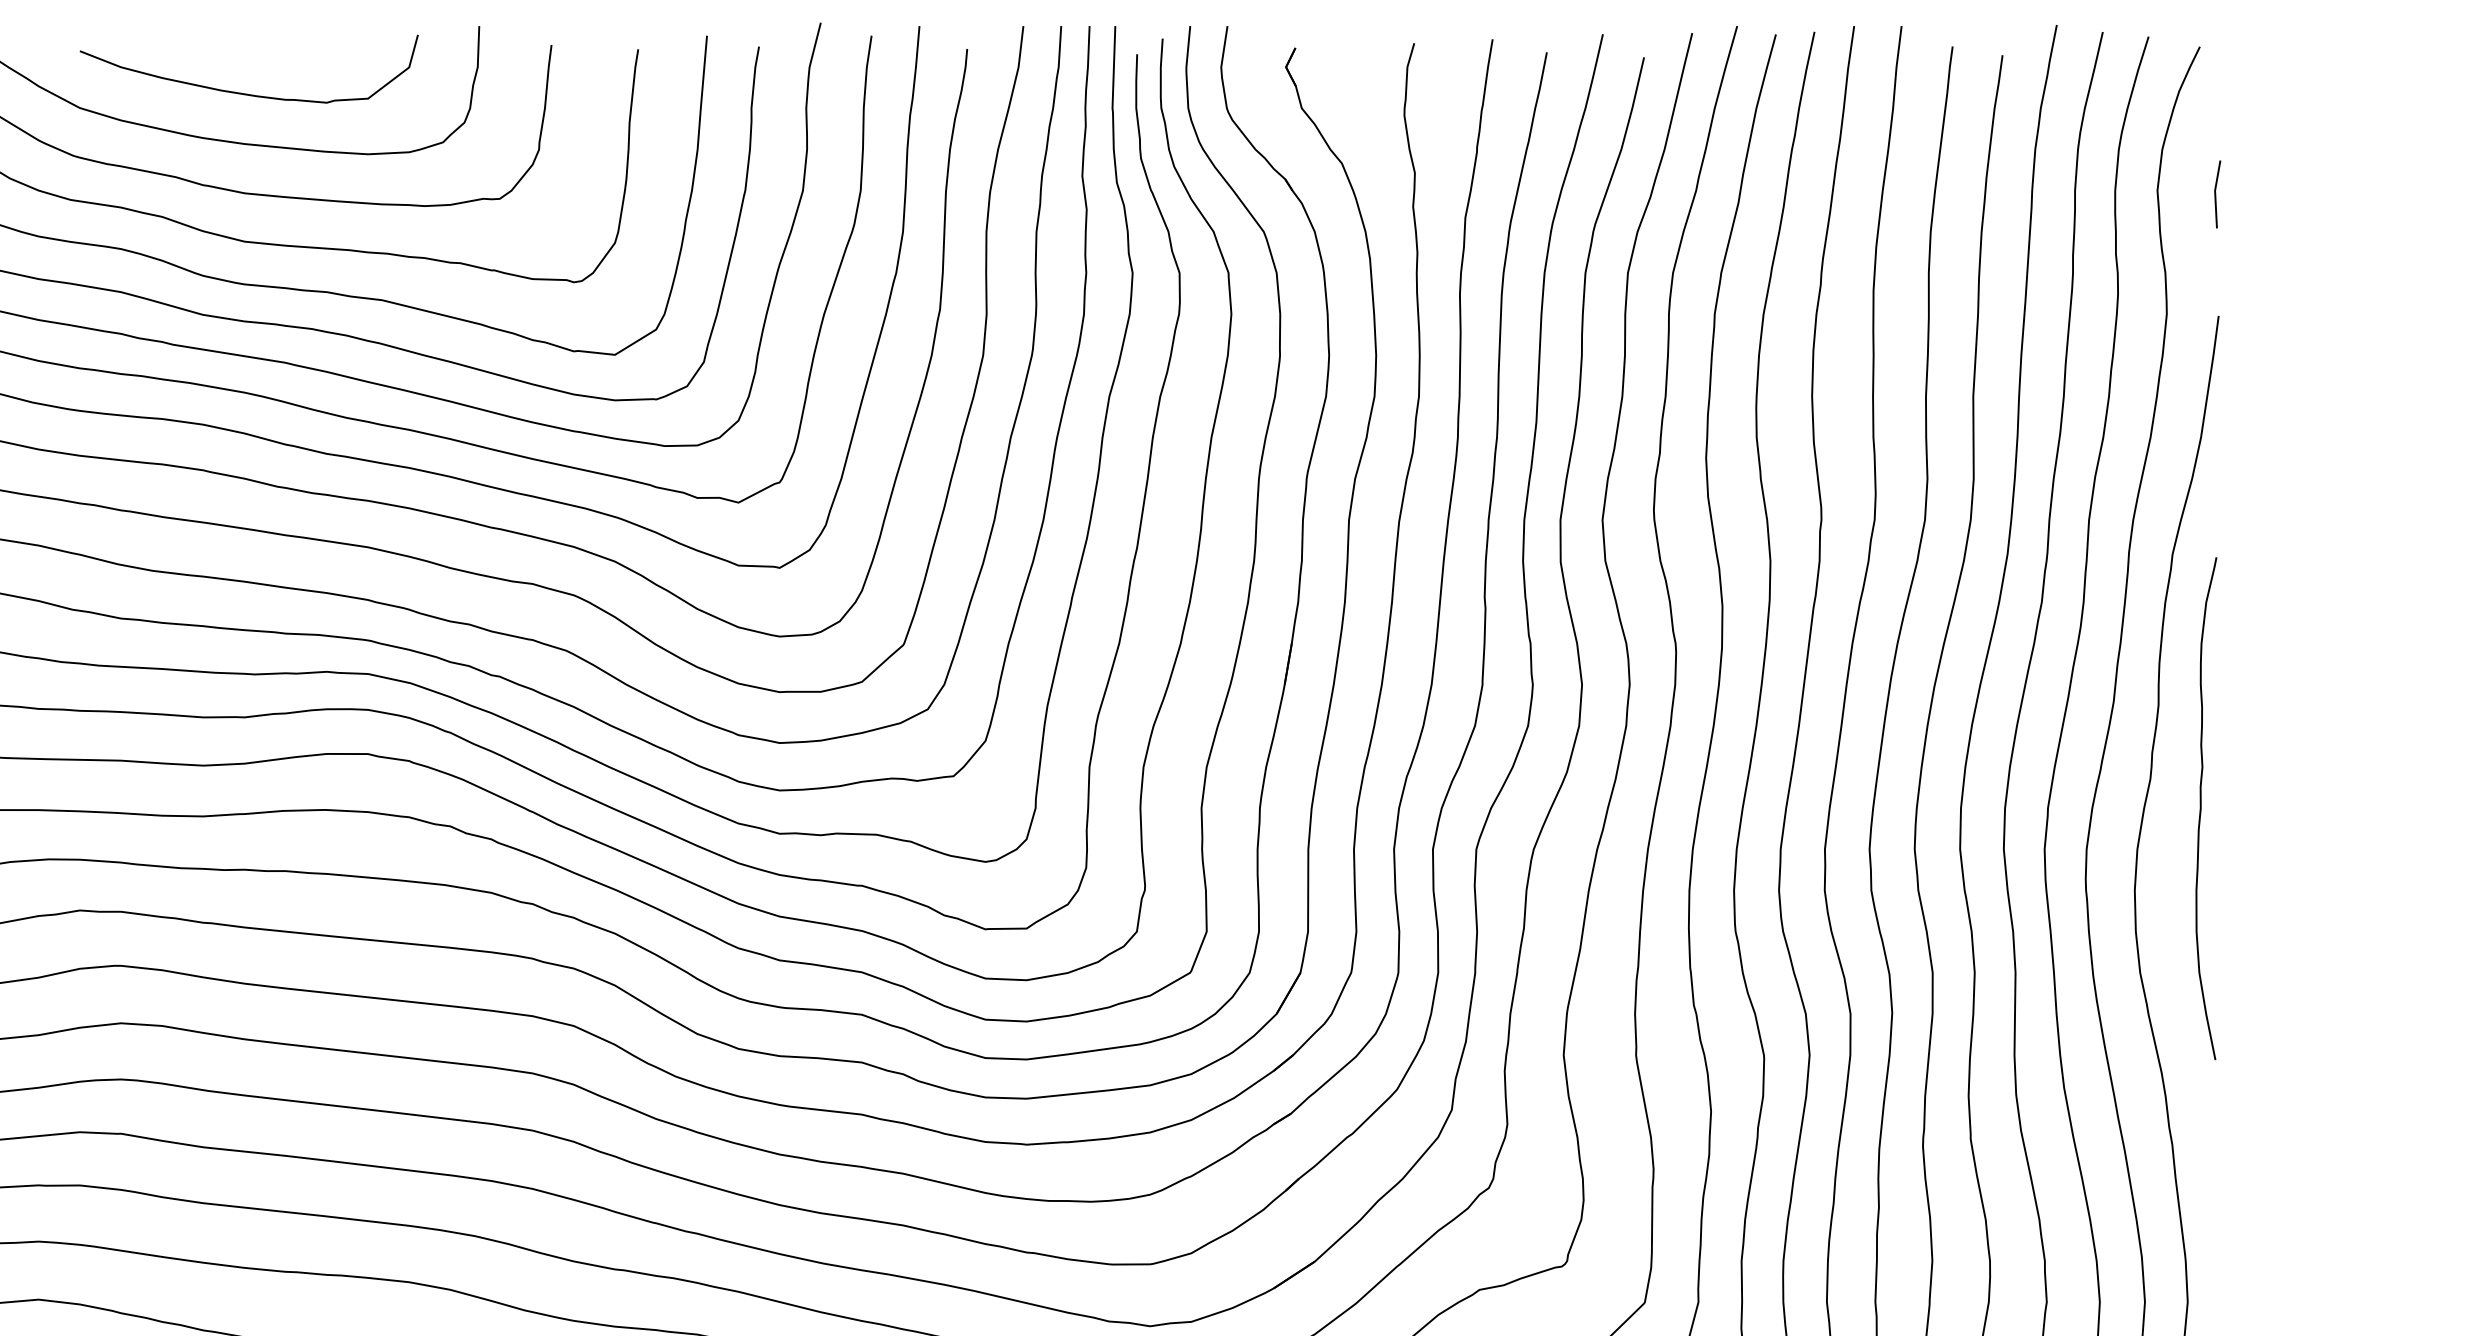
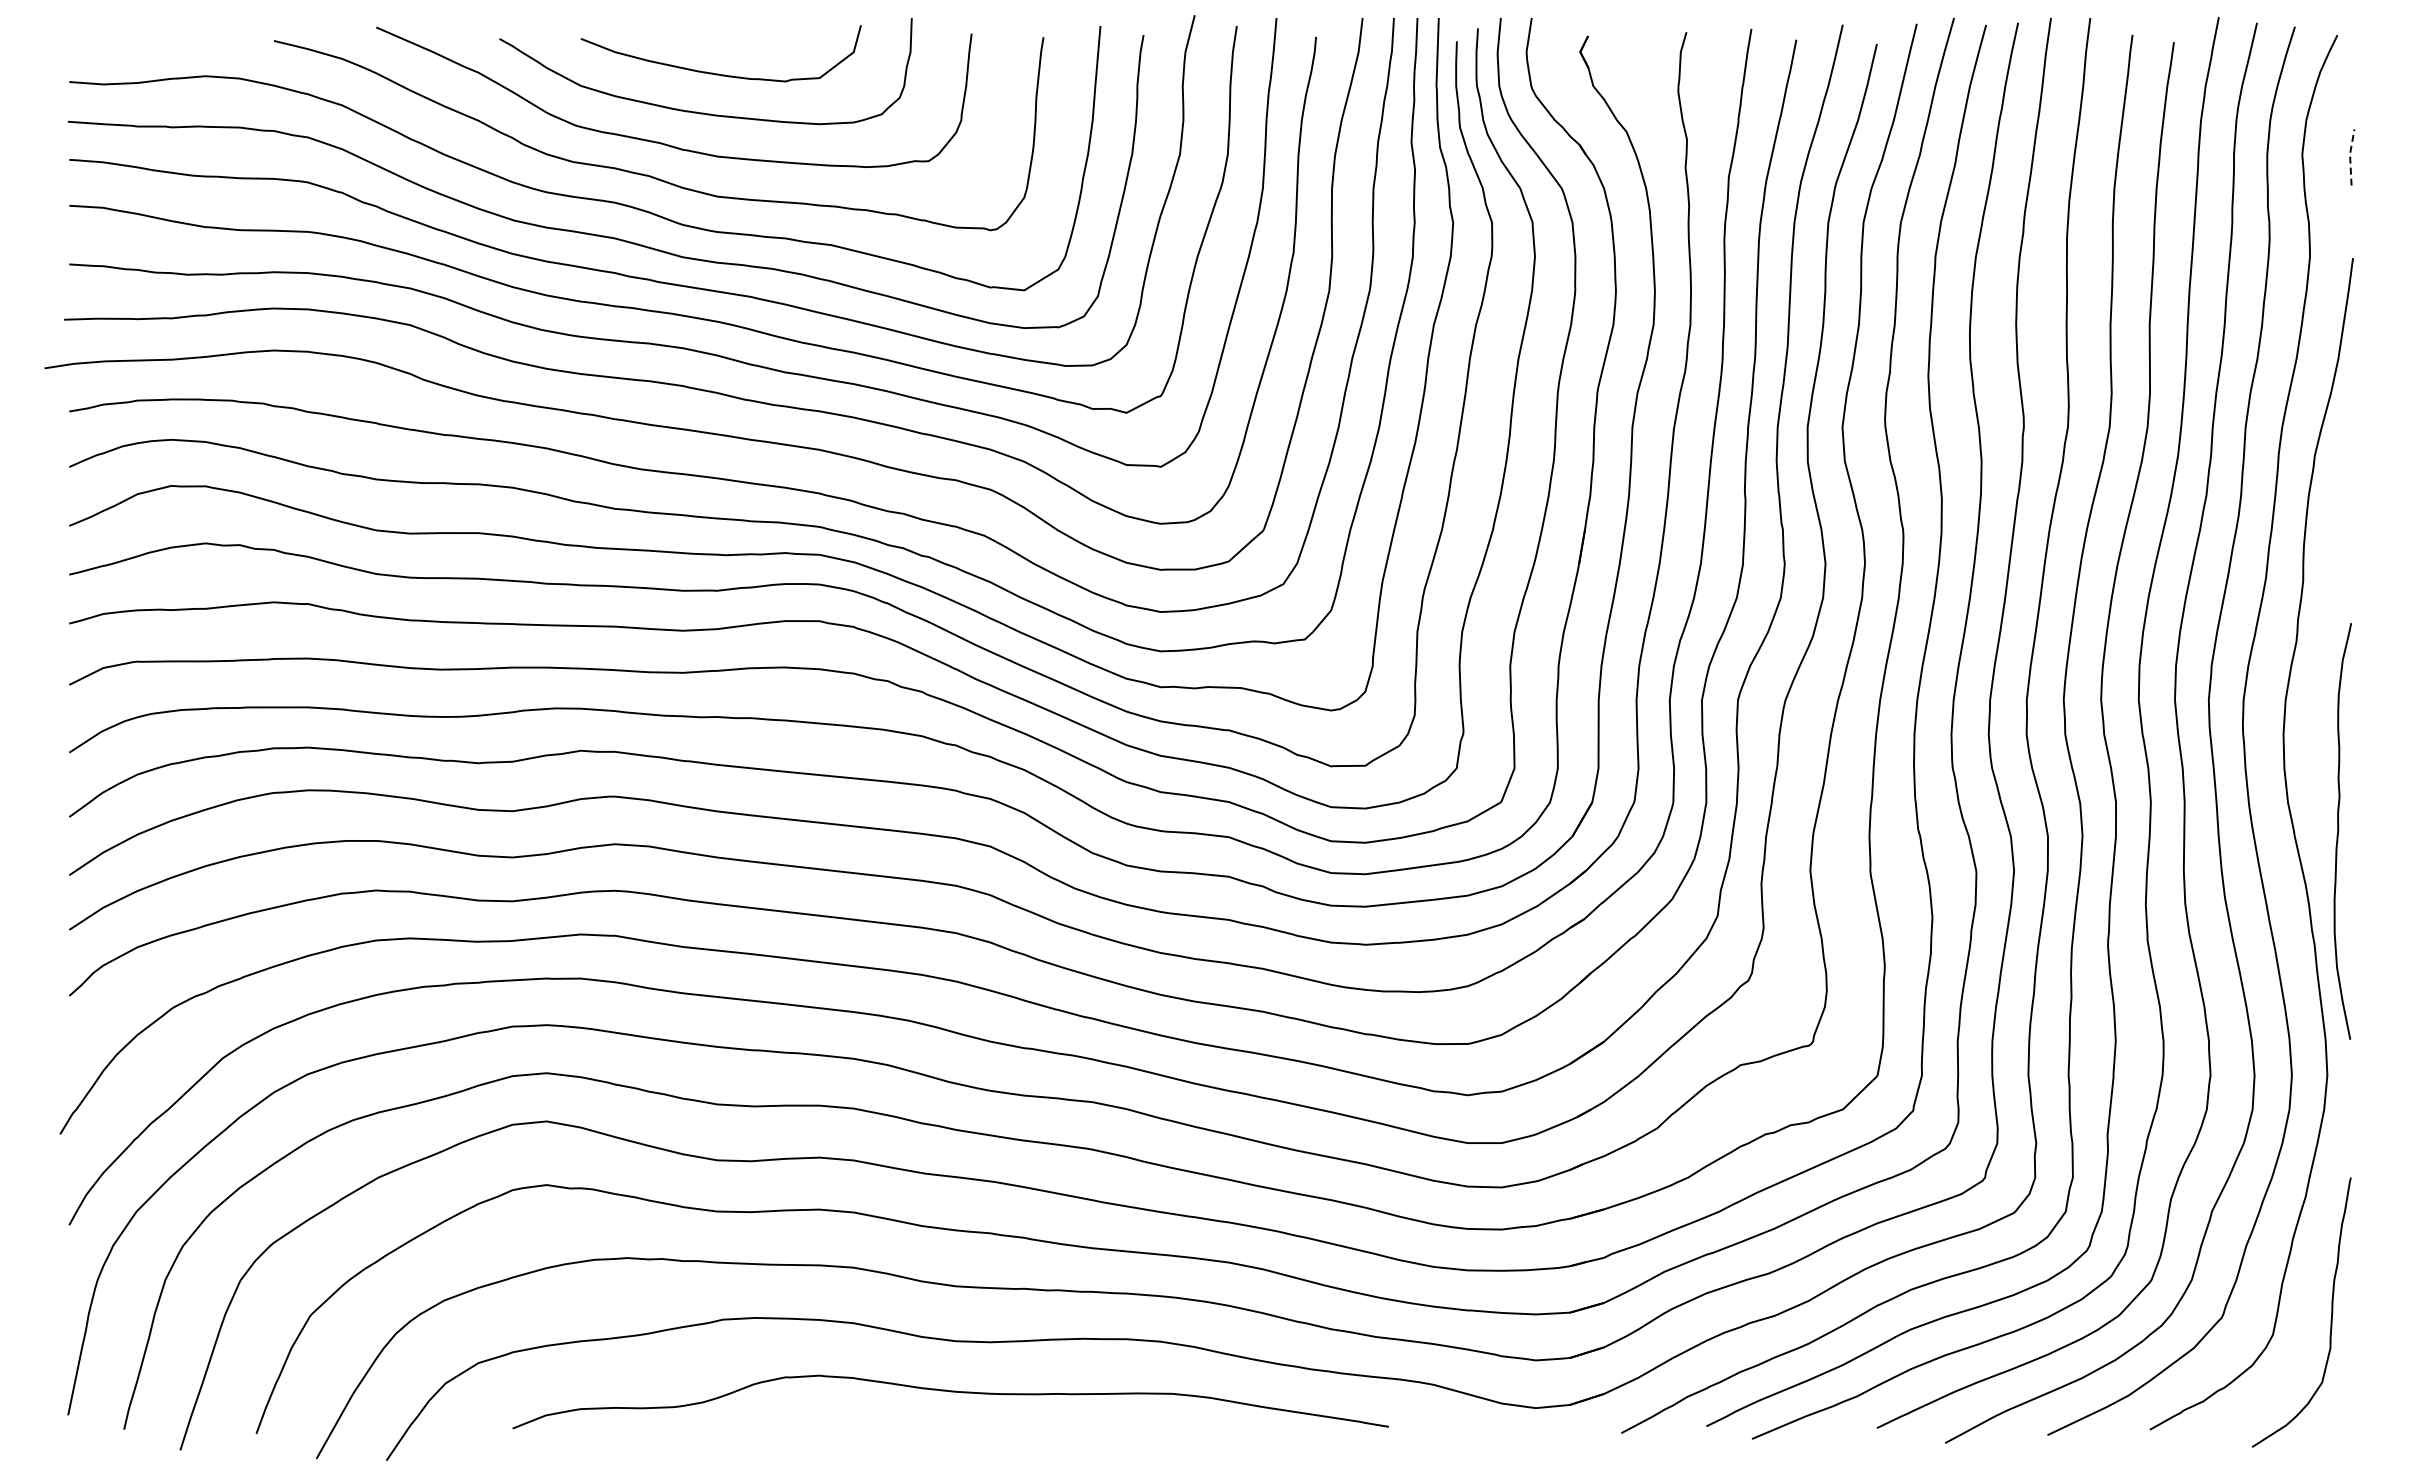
line: (2215, 193) -> (2350, 156), solid -> dashed
curve: (2202, 807) -> (2339, 830), moved

